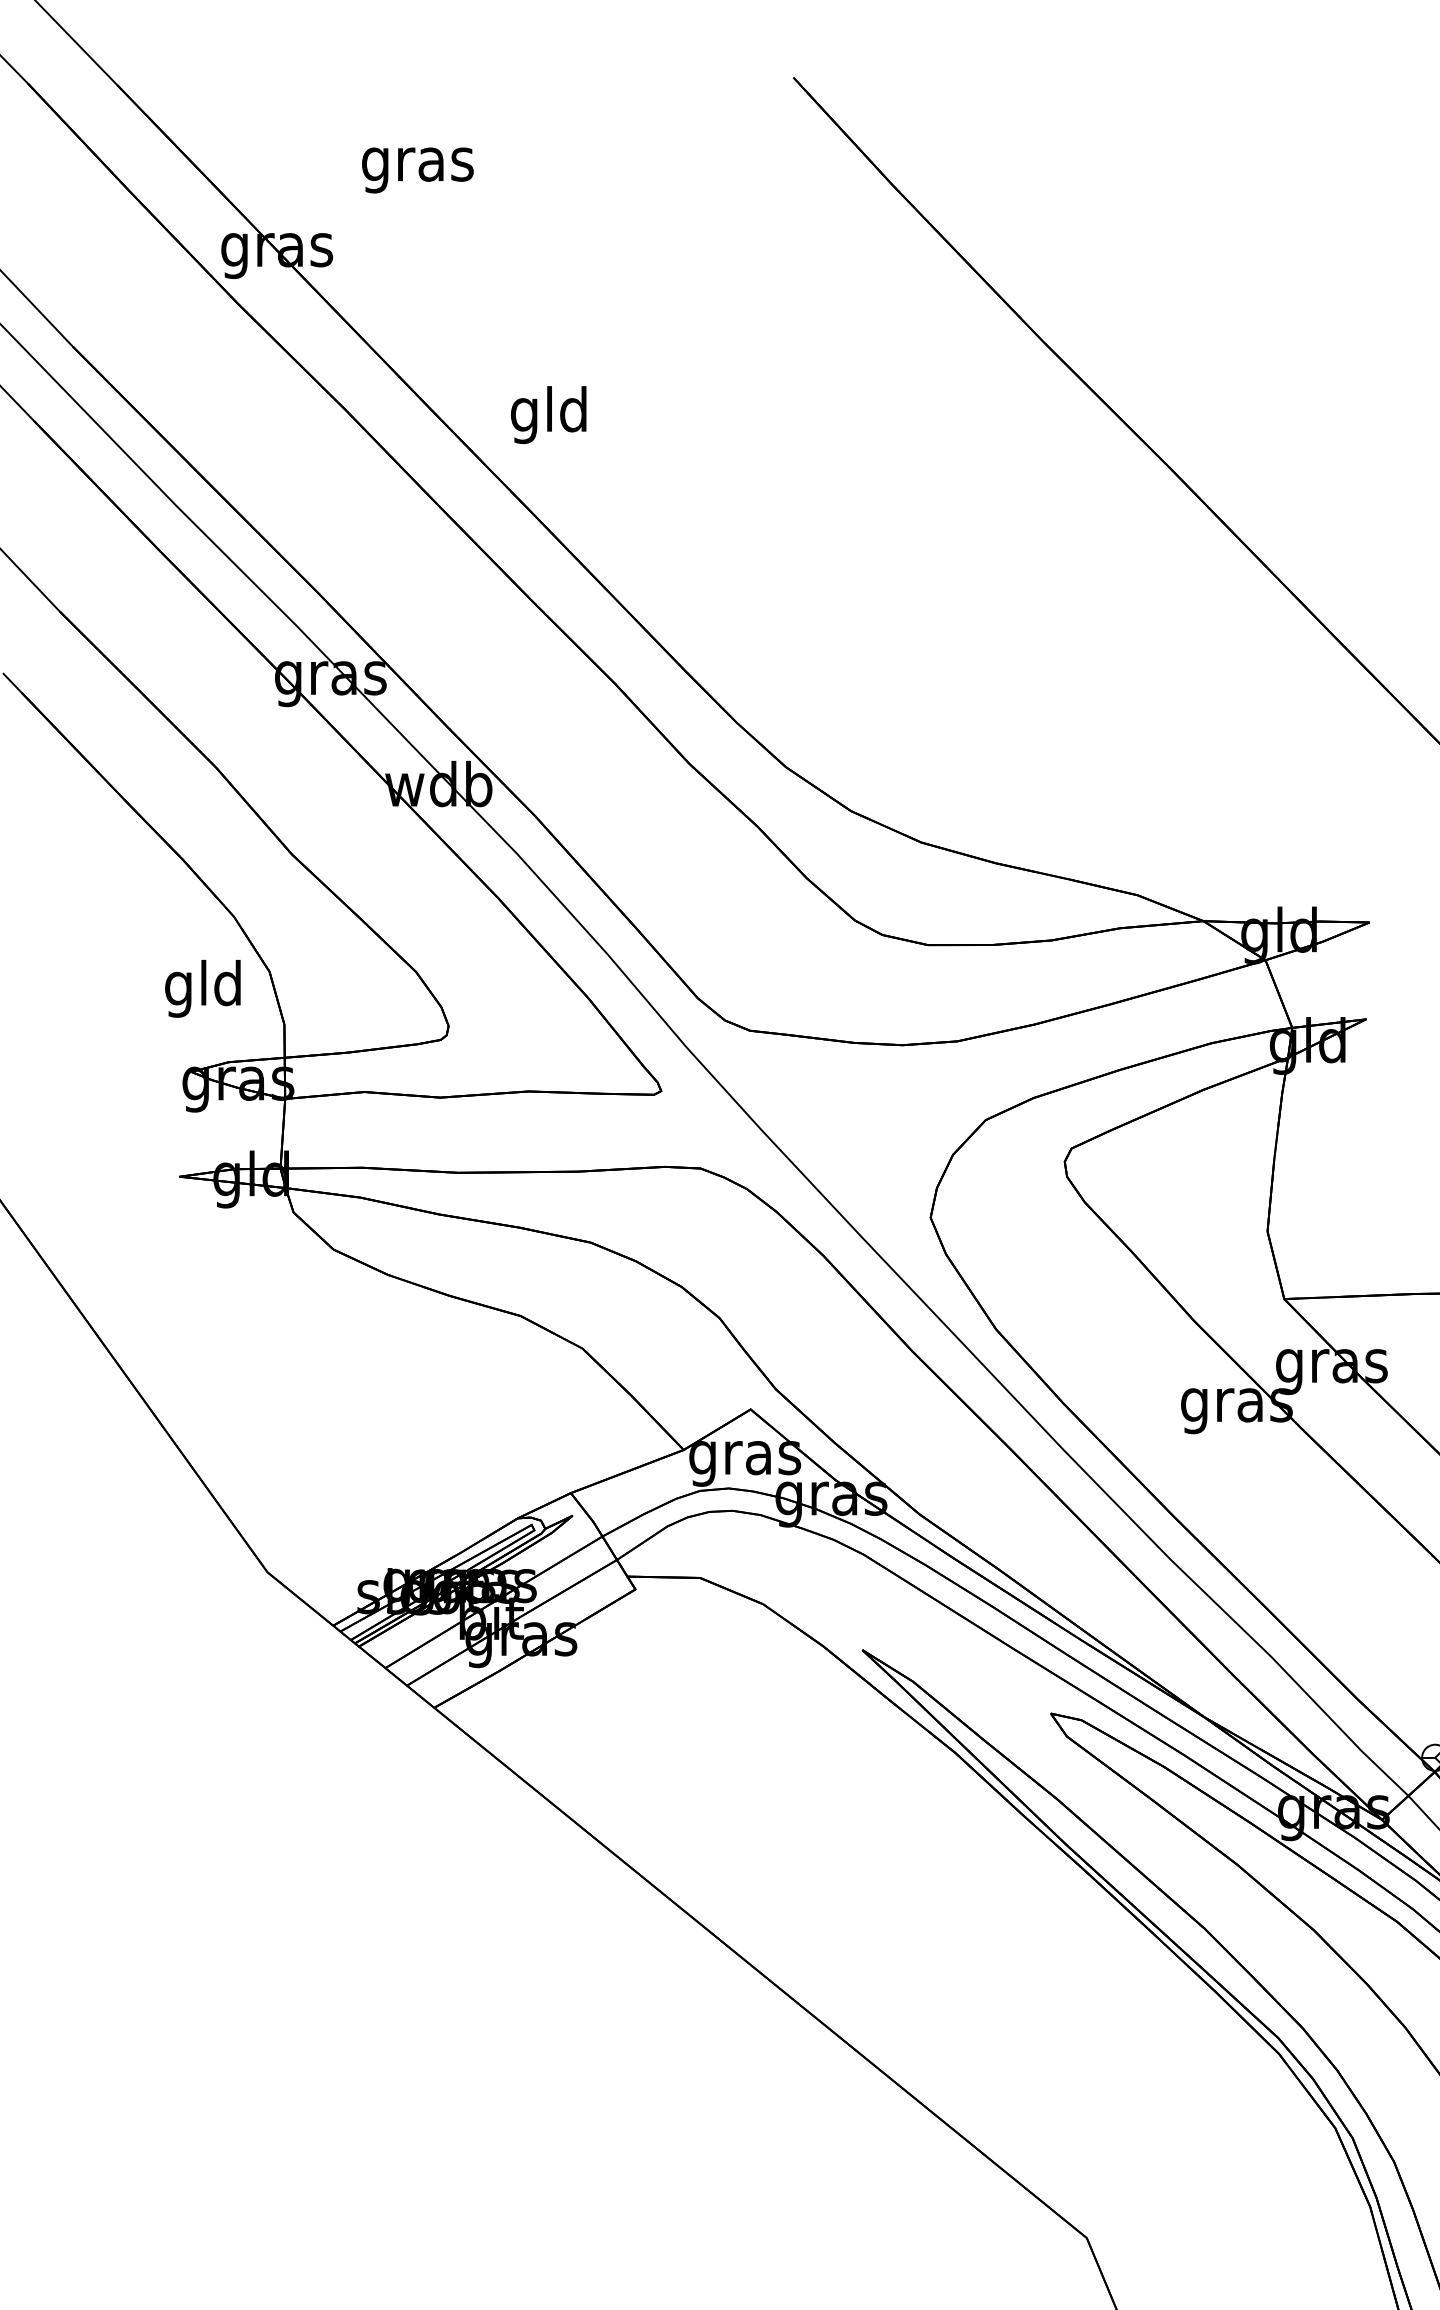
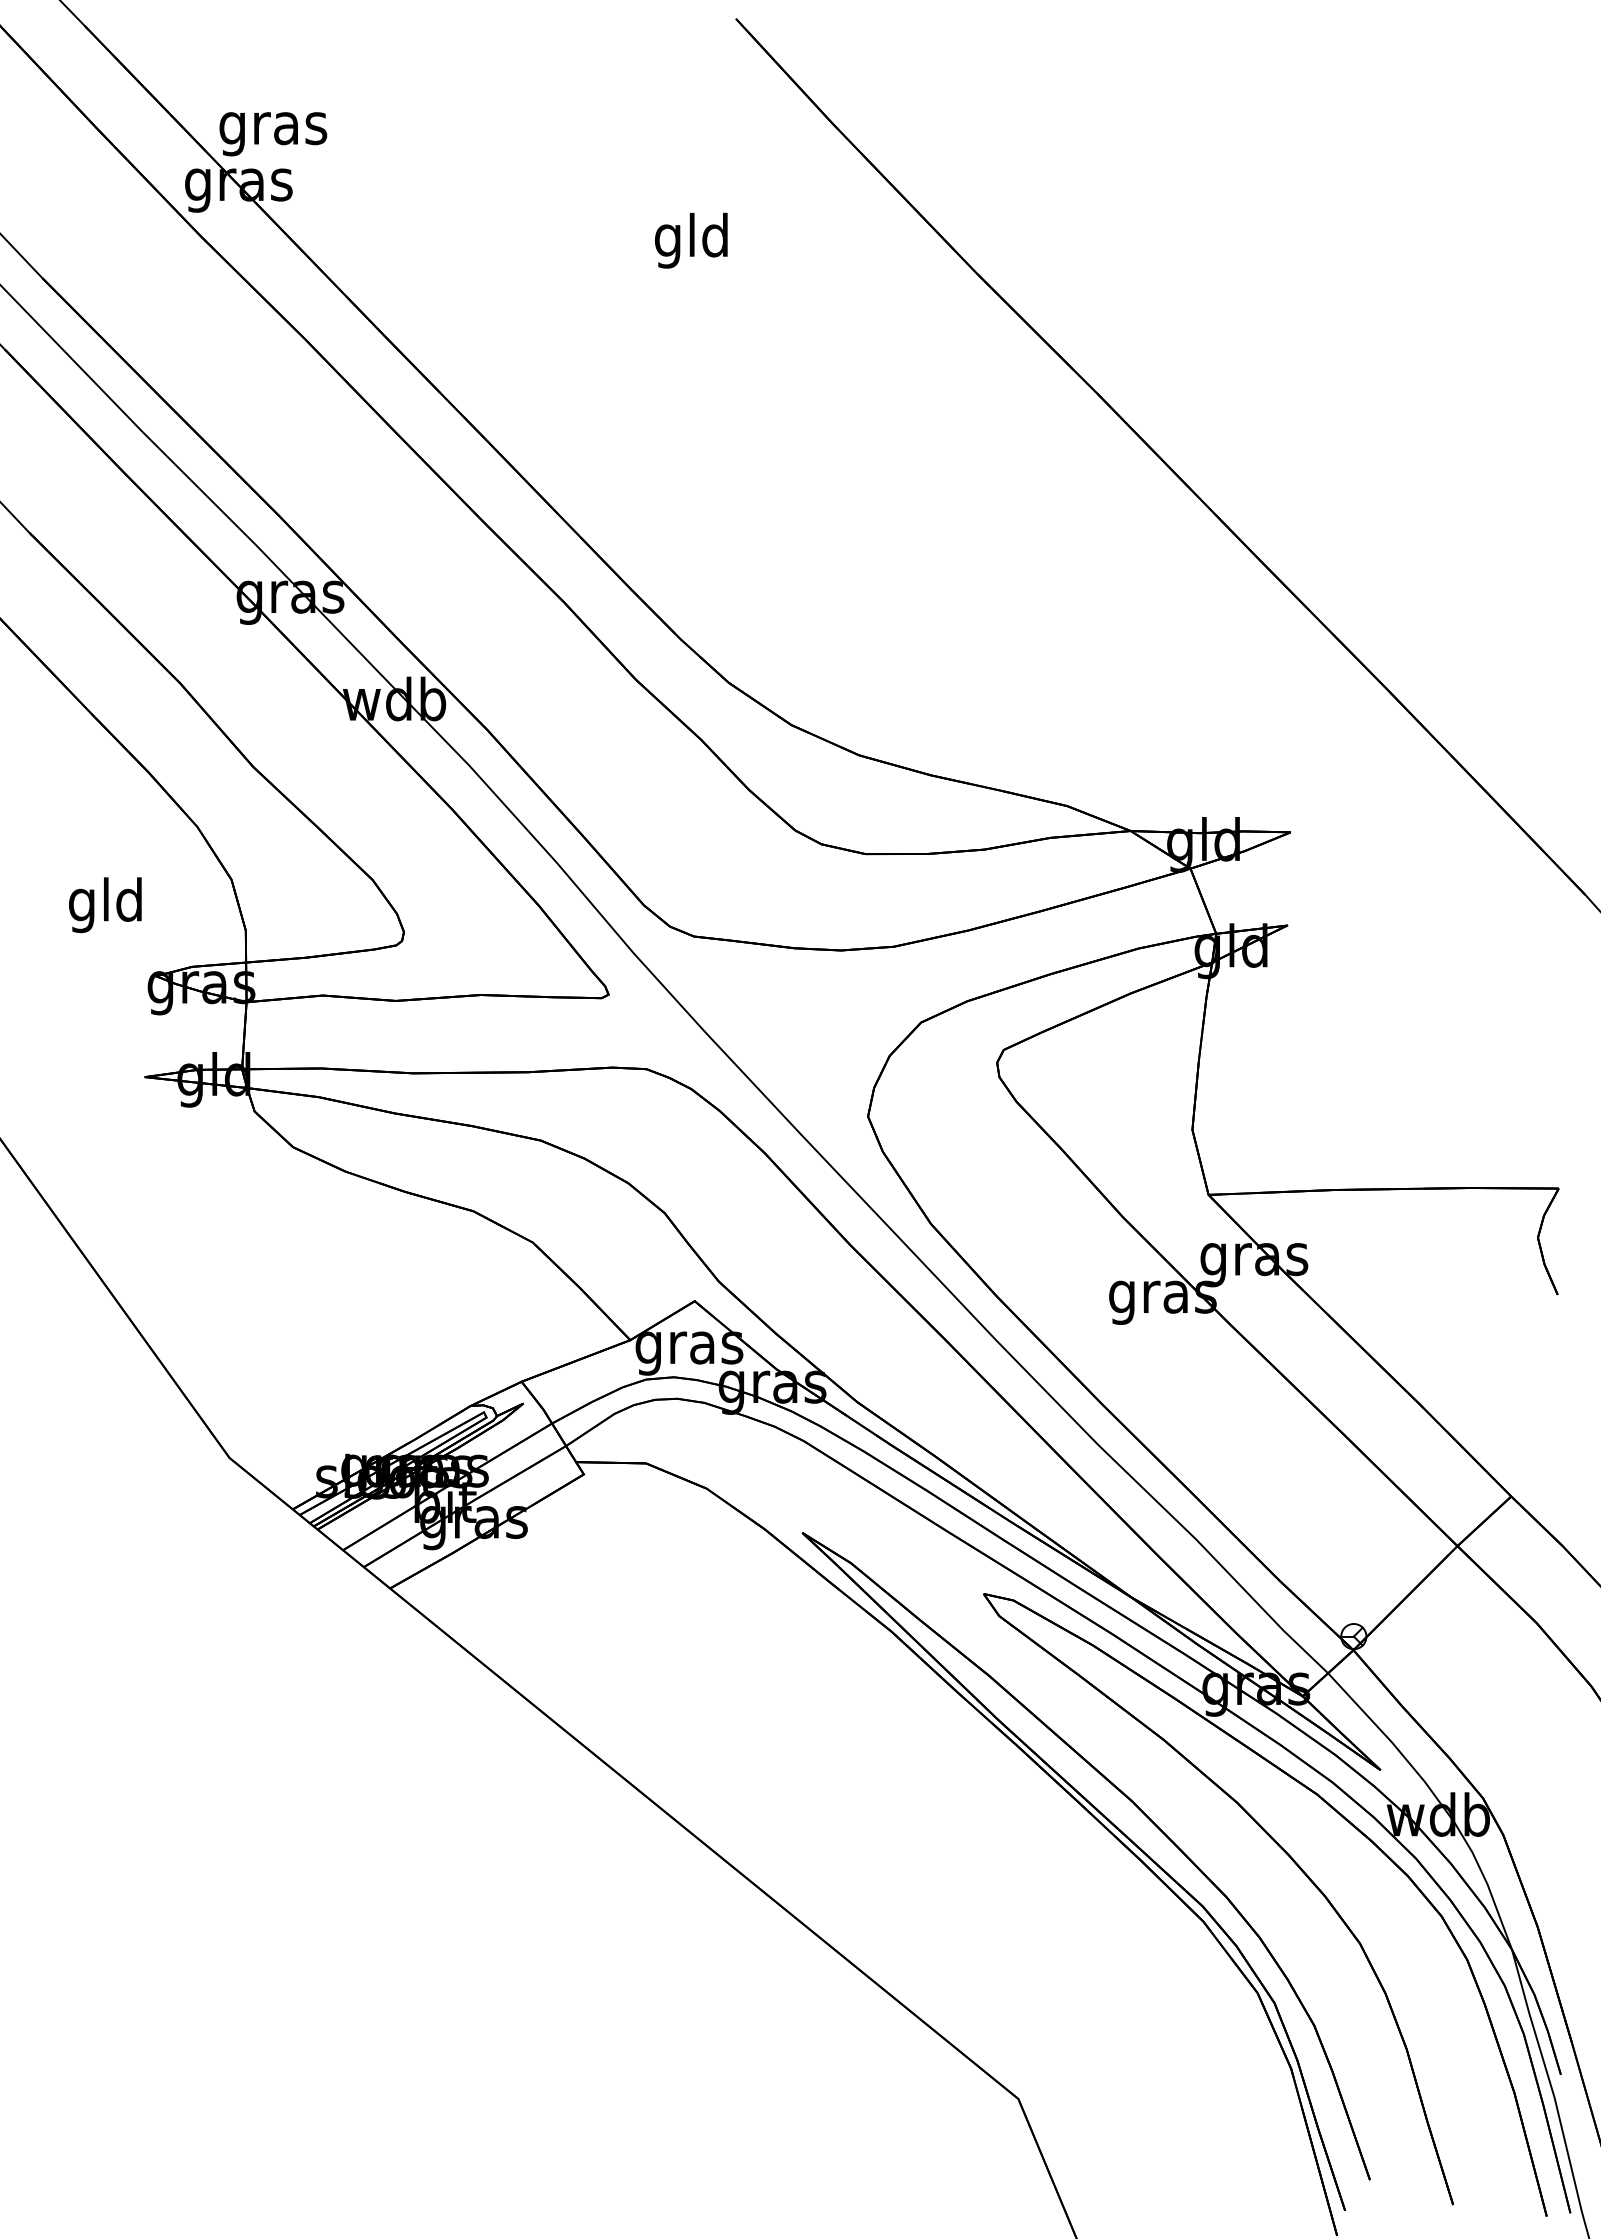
text: (418, 170) -> (273, 134), moved
text: (548, 414) -> (691, 240), moved
text: (203, 989) -> (105, 905), moved

